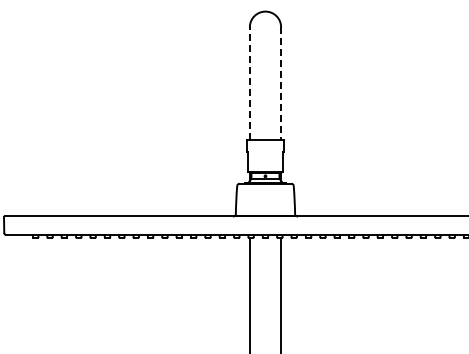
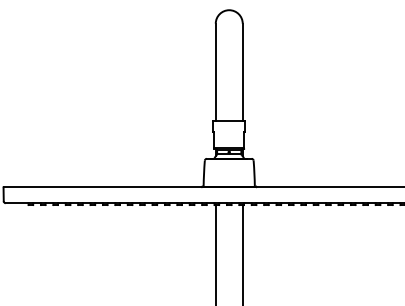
line: (249, 82) -> (215, 71), dashed -> solid
line: (281, 83) -> (243, 72), dashed -> solid

